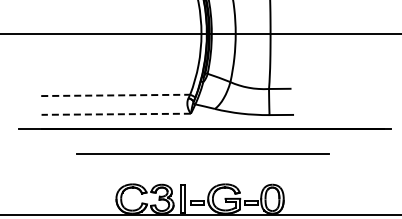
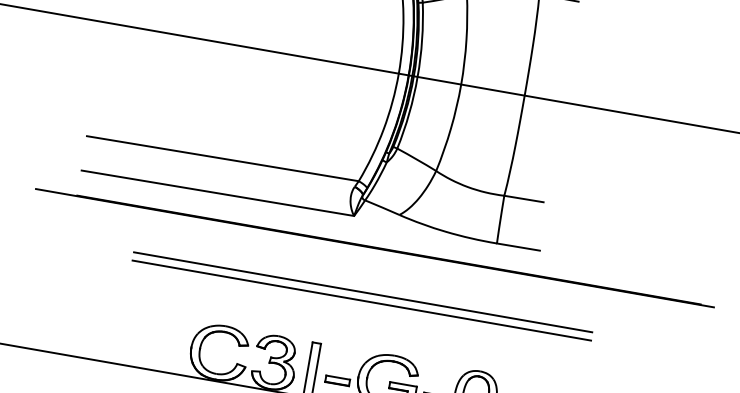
line: (116, 95) -> (224, 159), dashed -> solid
line: (116, 114) -> (218, 193), dashed -> solid
line: (202, 158) -> (361, 301), added

